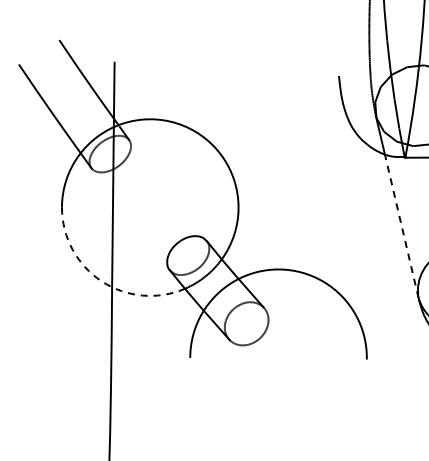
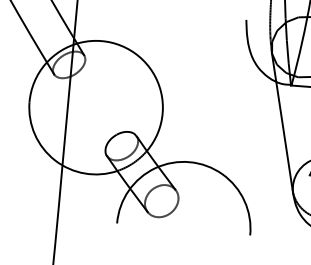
line: (401, 225) -> (284, 136), dashed -> solid
arc: (101, 281) -> (54, 160), dashed -> solid

